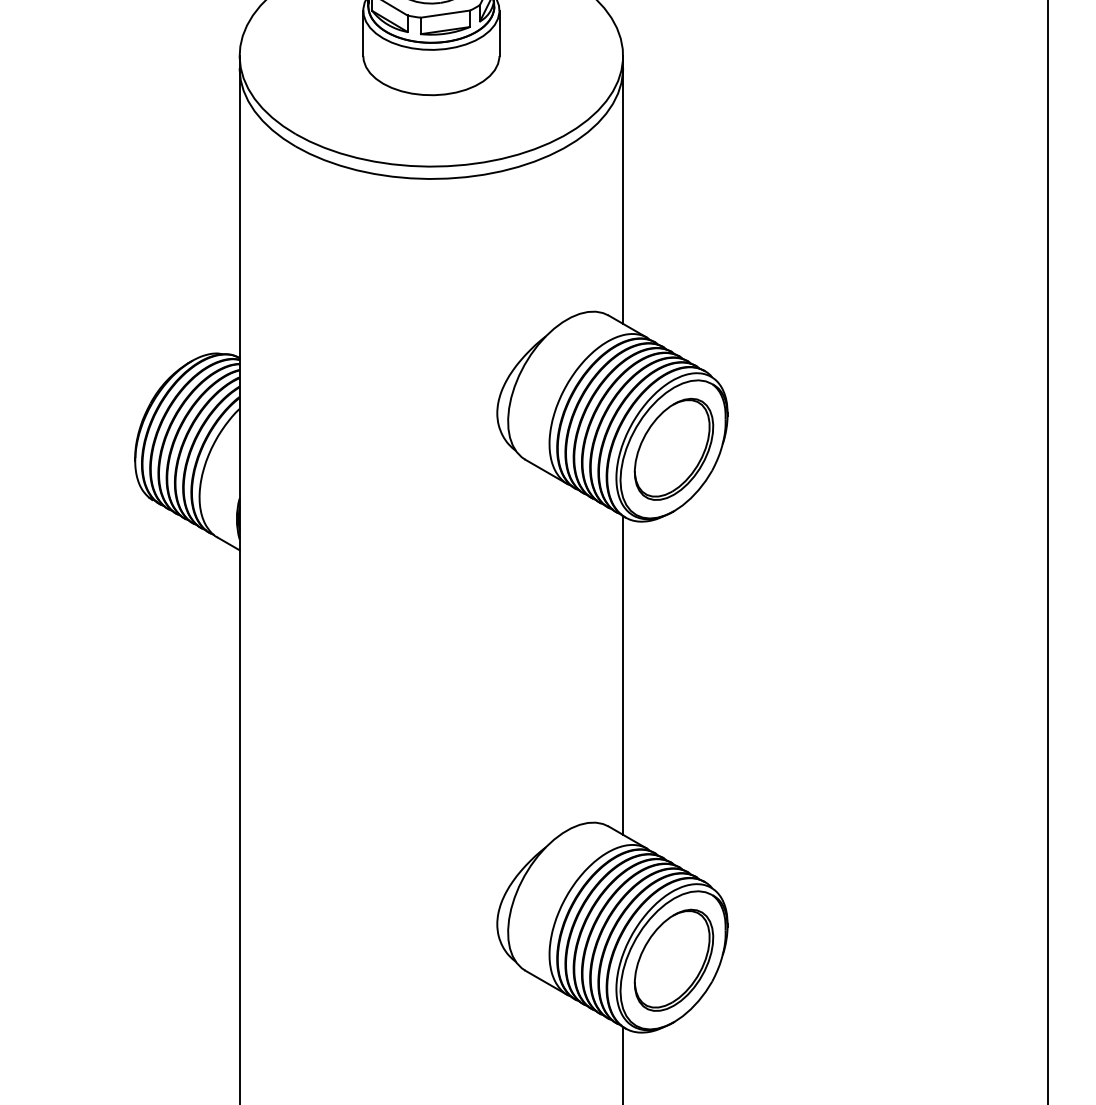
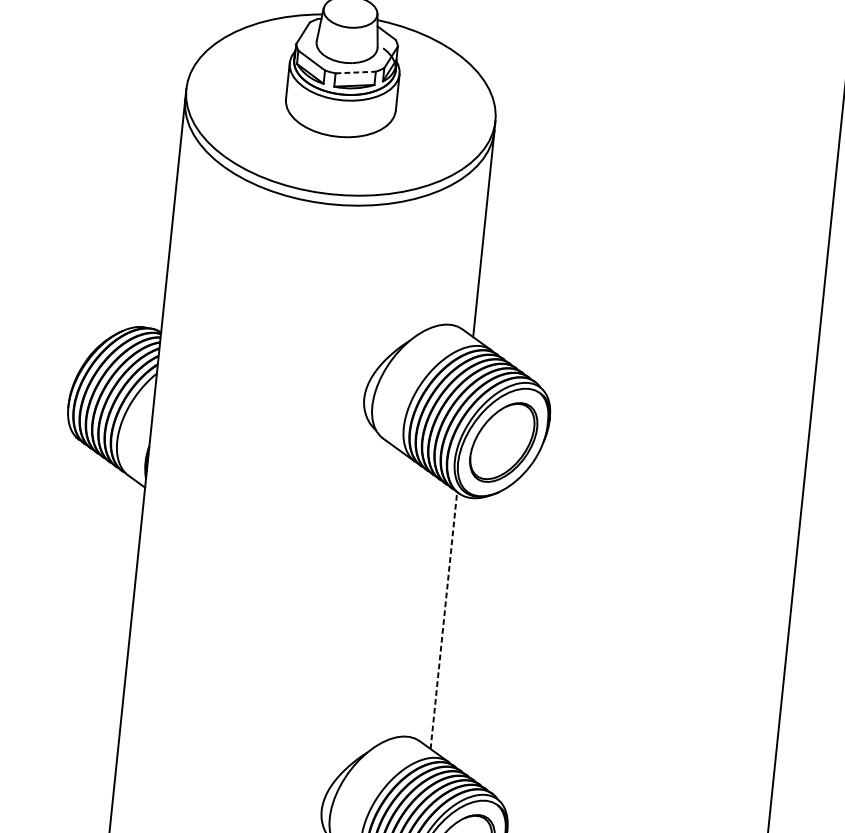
line: (445, 14) -> (355, 72), solid -> dashed
line: (623, 674) -> (444, 619), solid -> dashed

